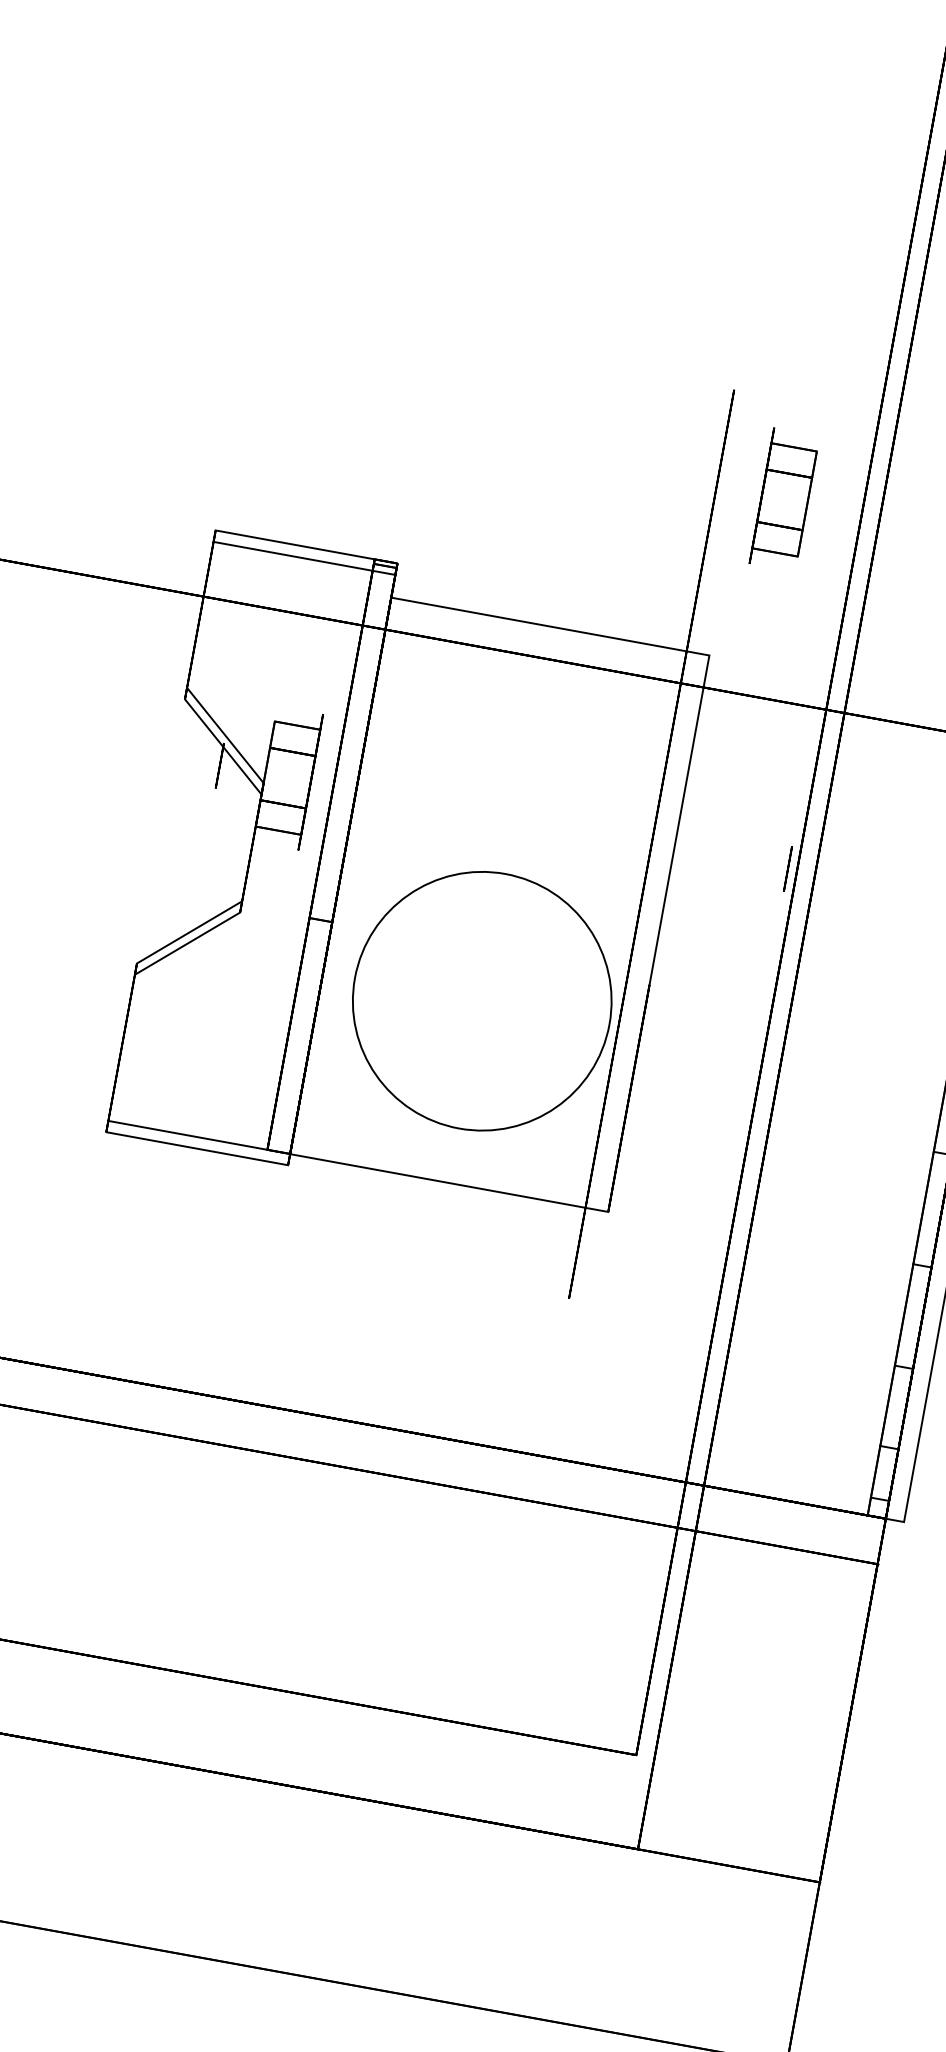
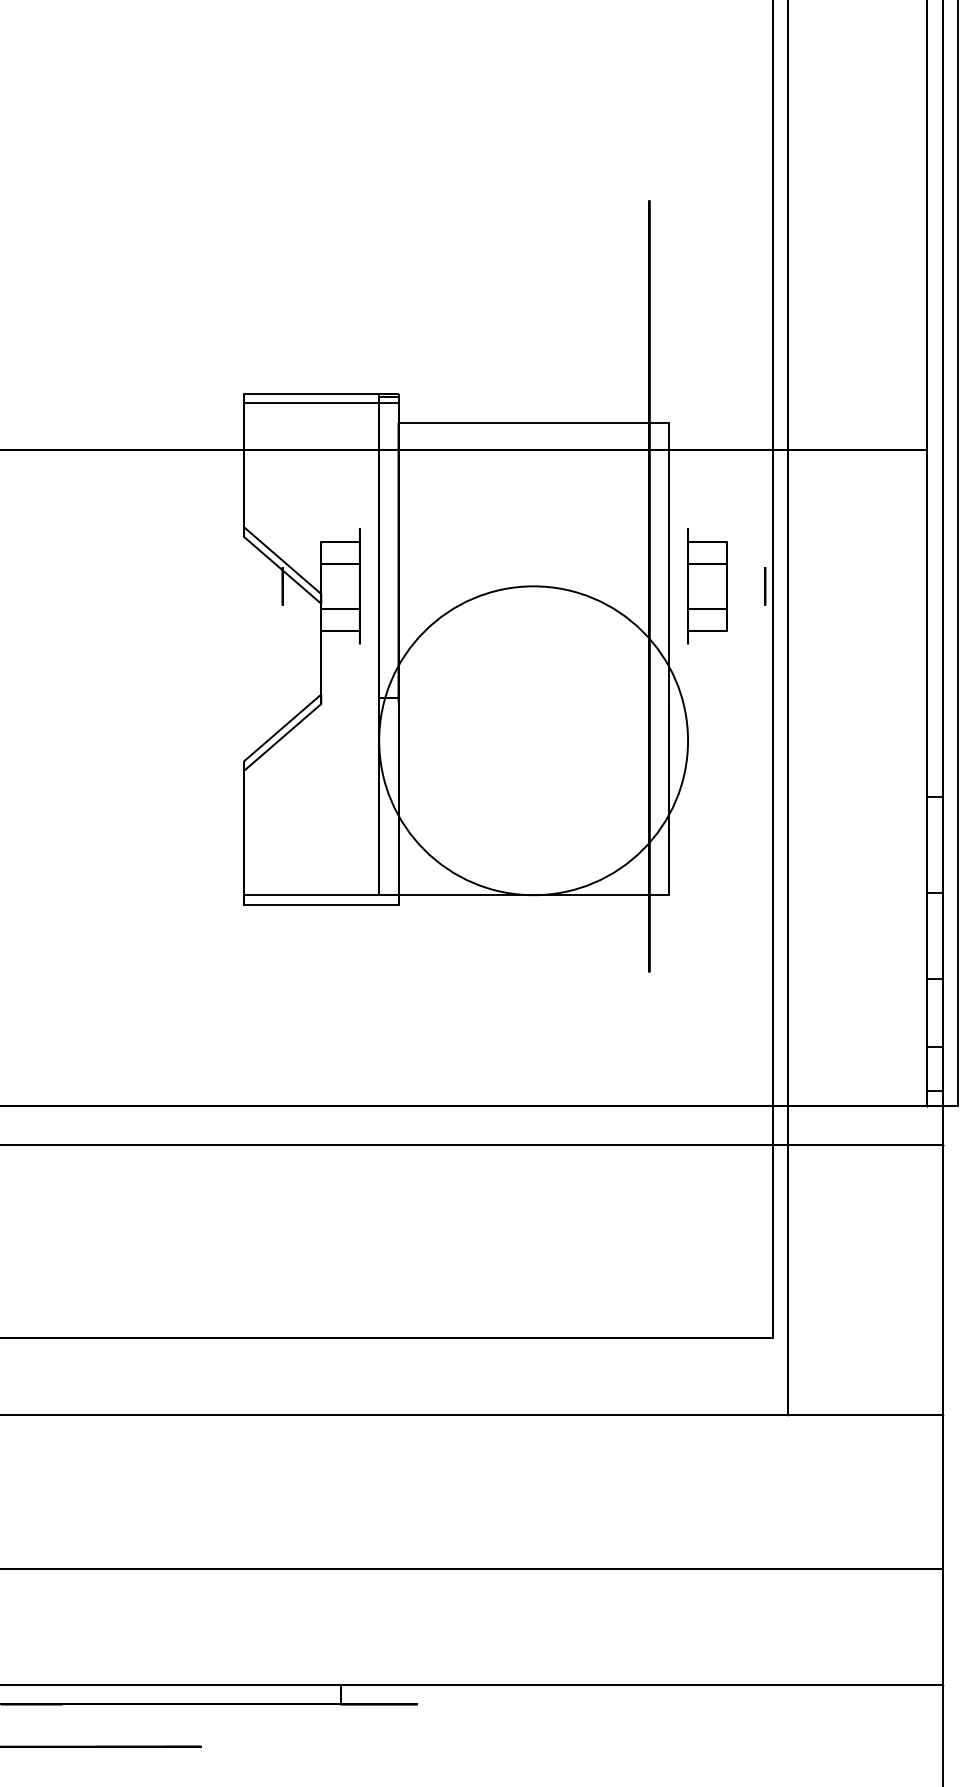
part: (784, 500) -> (707, 586), moved
circle: (482, 1000) -> (533, 740), size x1.43

